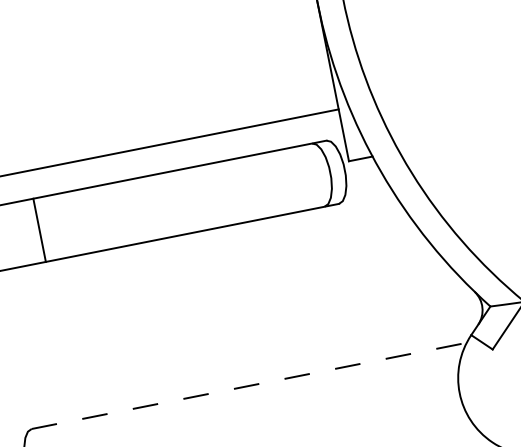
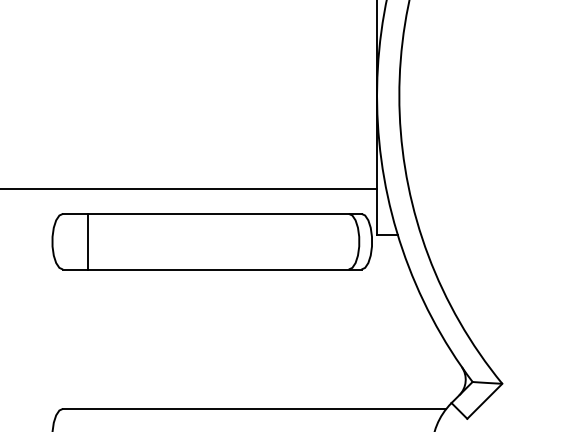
line: (39, 230) -> (88, 241), moved
line: (248, 385) -> (254, 408), dashed -> solid

